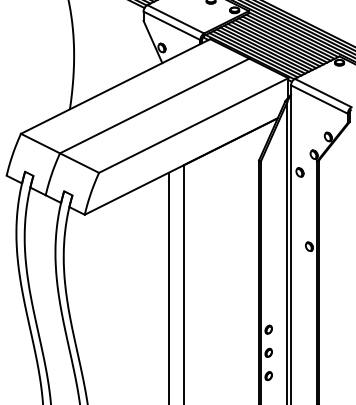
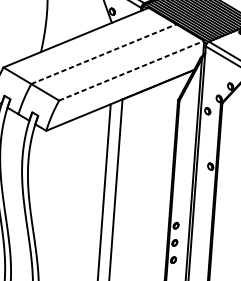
line: (154, 106) -> (103, 54), solid -> dashed
line: (193, 125) -> (131, 70), solid -> dashed

